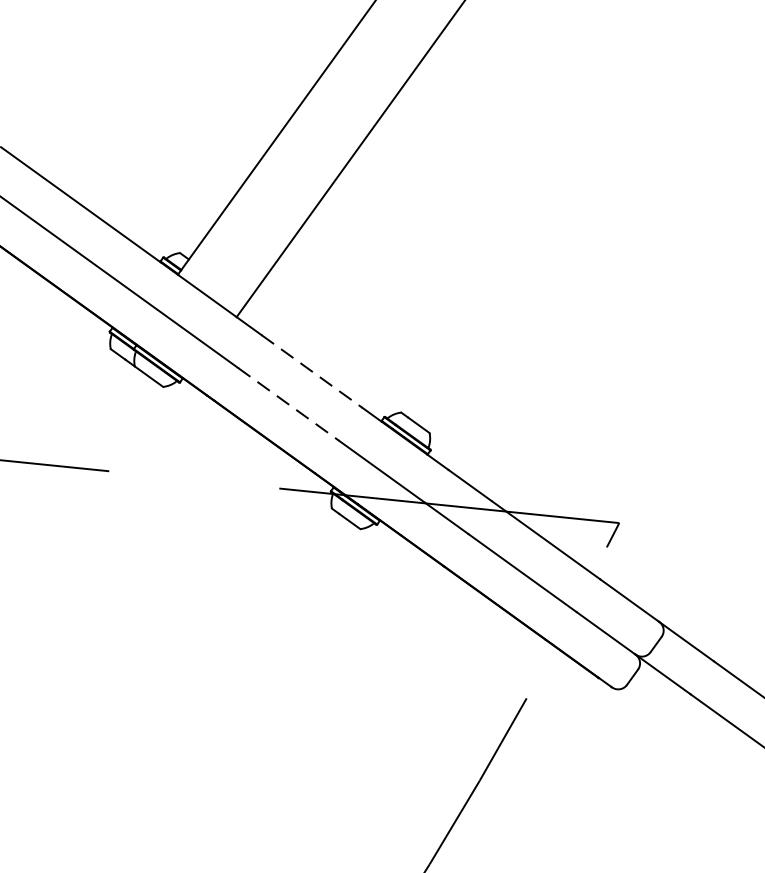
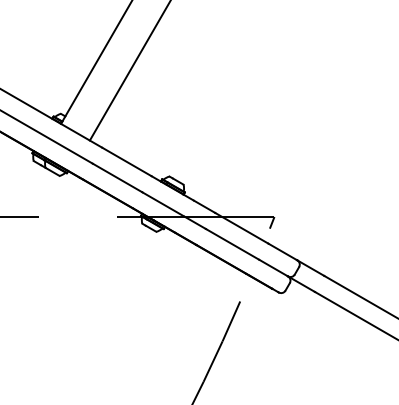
line: (311, 370) -> (126, 161), dashed -> solid
line: (288, 405) -> (117, 178), dashed -> solid

